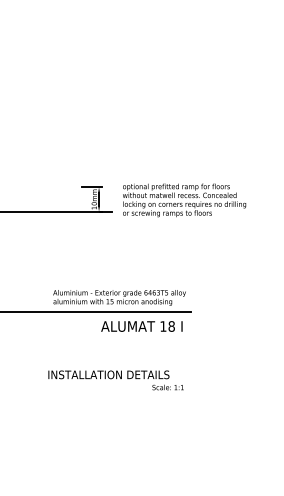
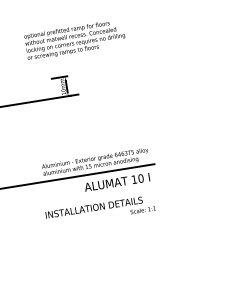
text: (184, 200) -> (75, 39), moved
text: (171, 326) -> (140, 178), 18 -> 10
text: (115, 380) -> (100, 211), moved

